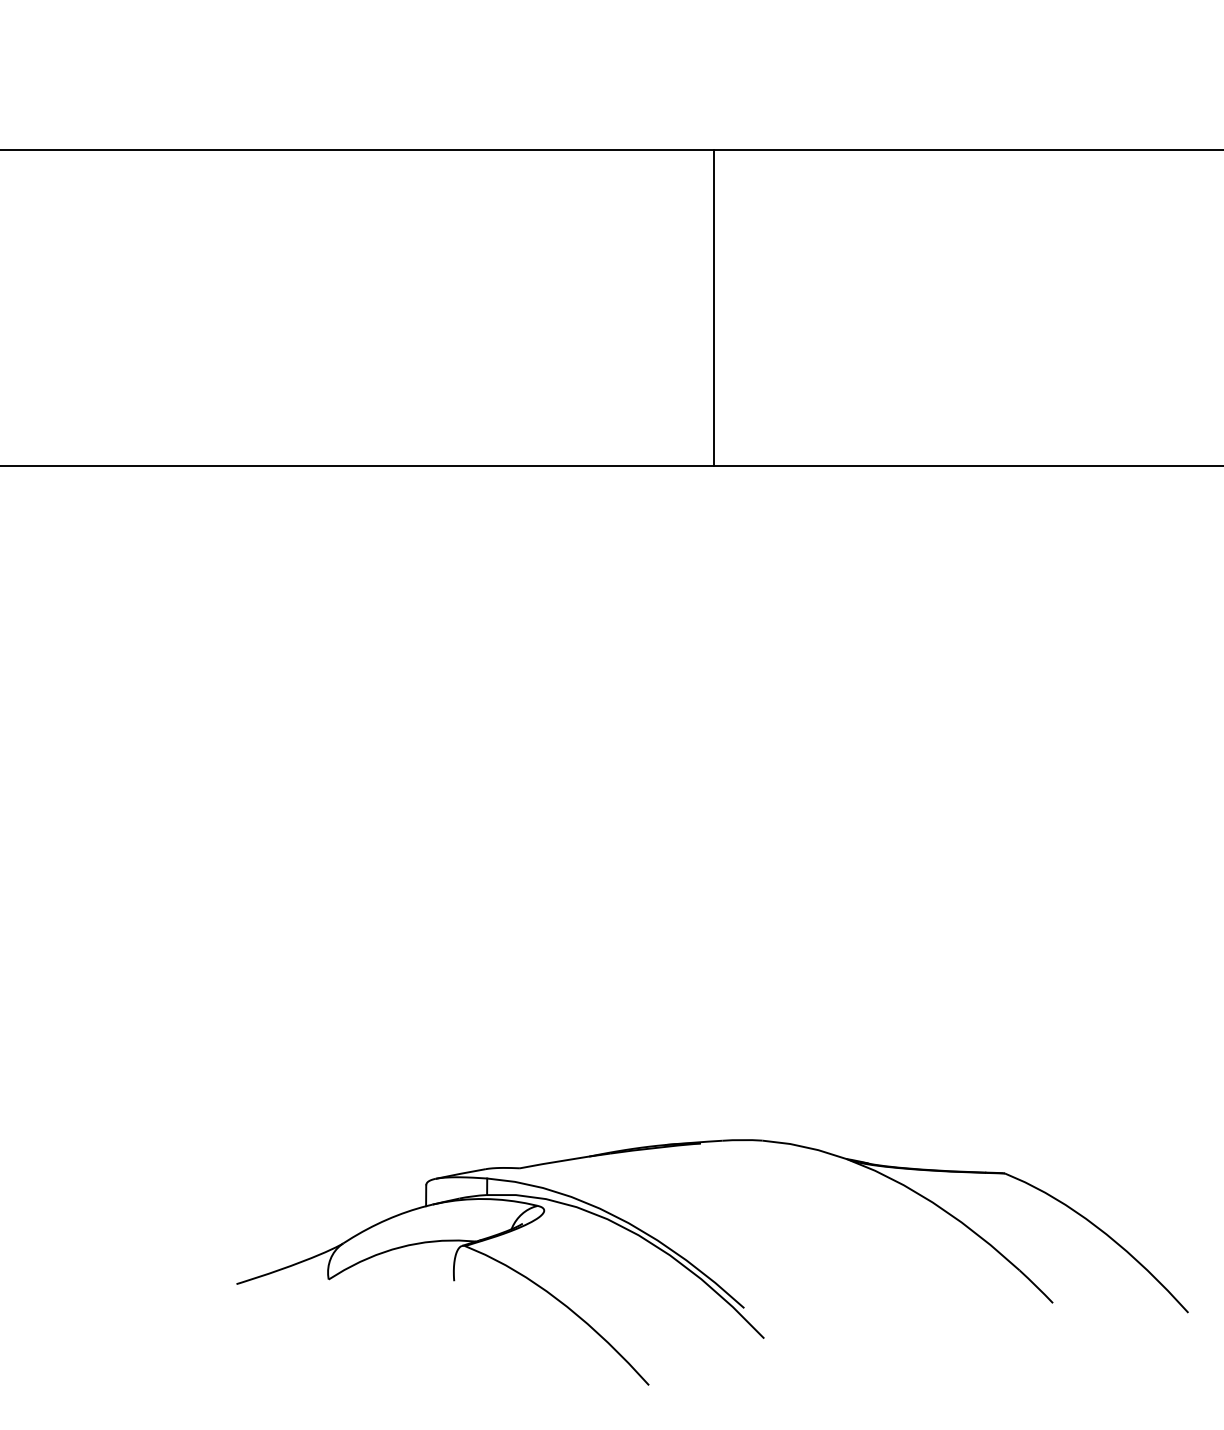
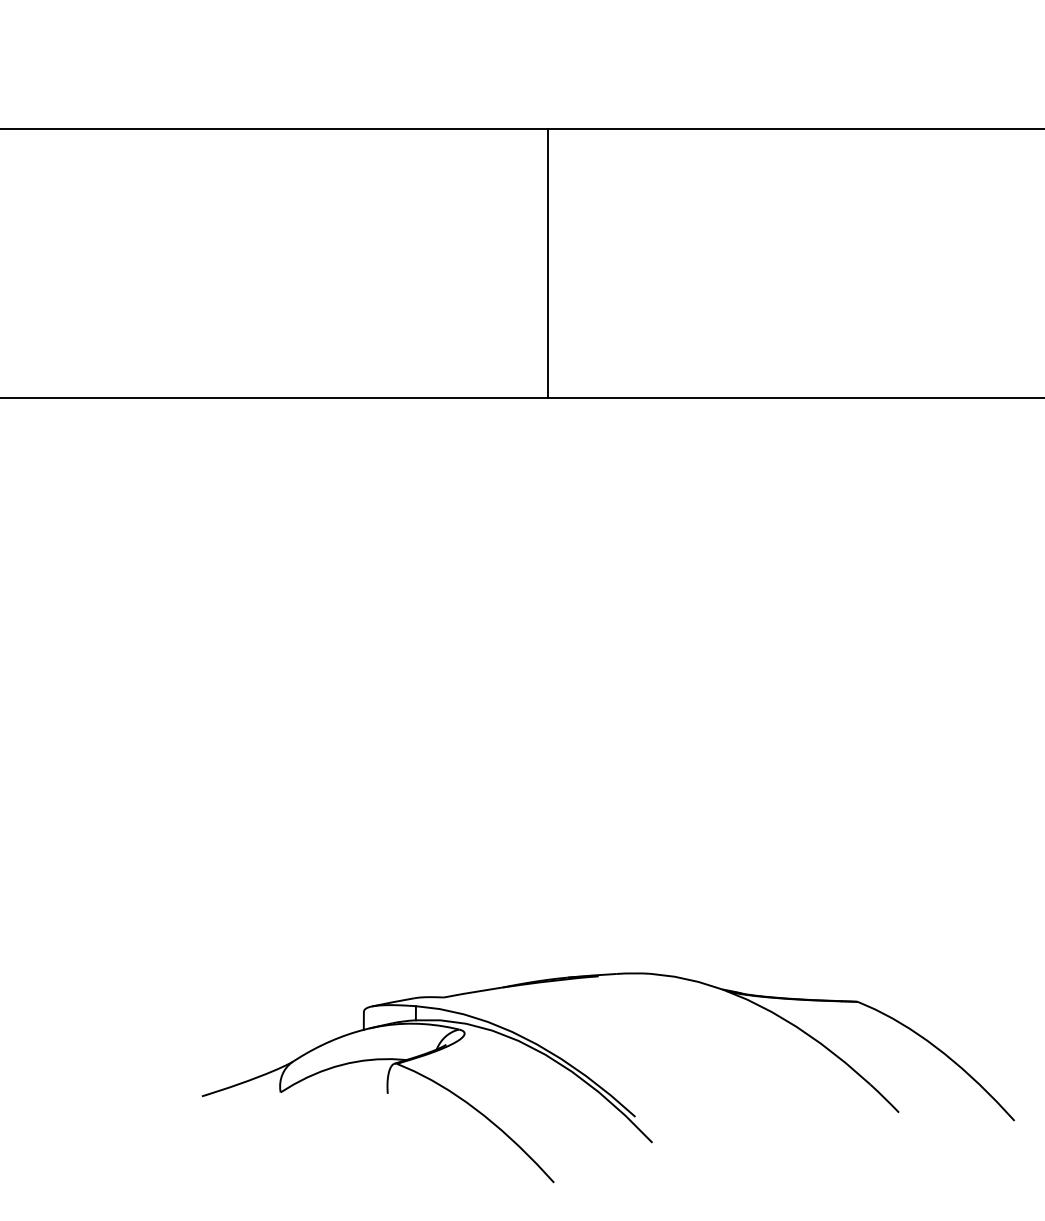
line: (713, 308) -> (548, 263), moved

